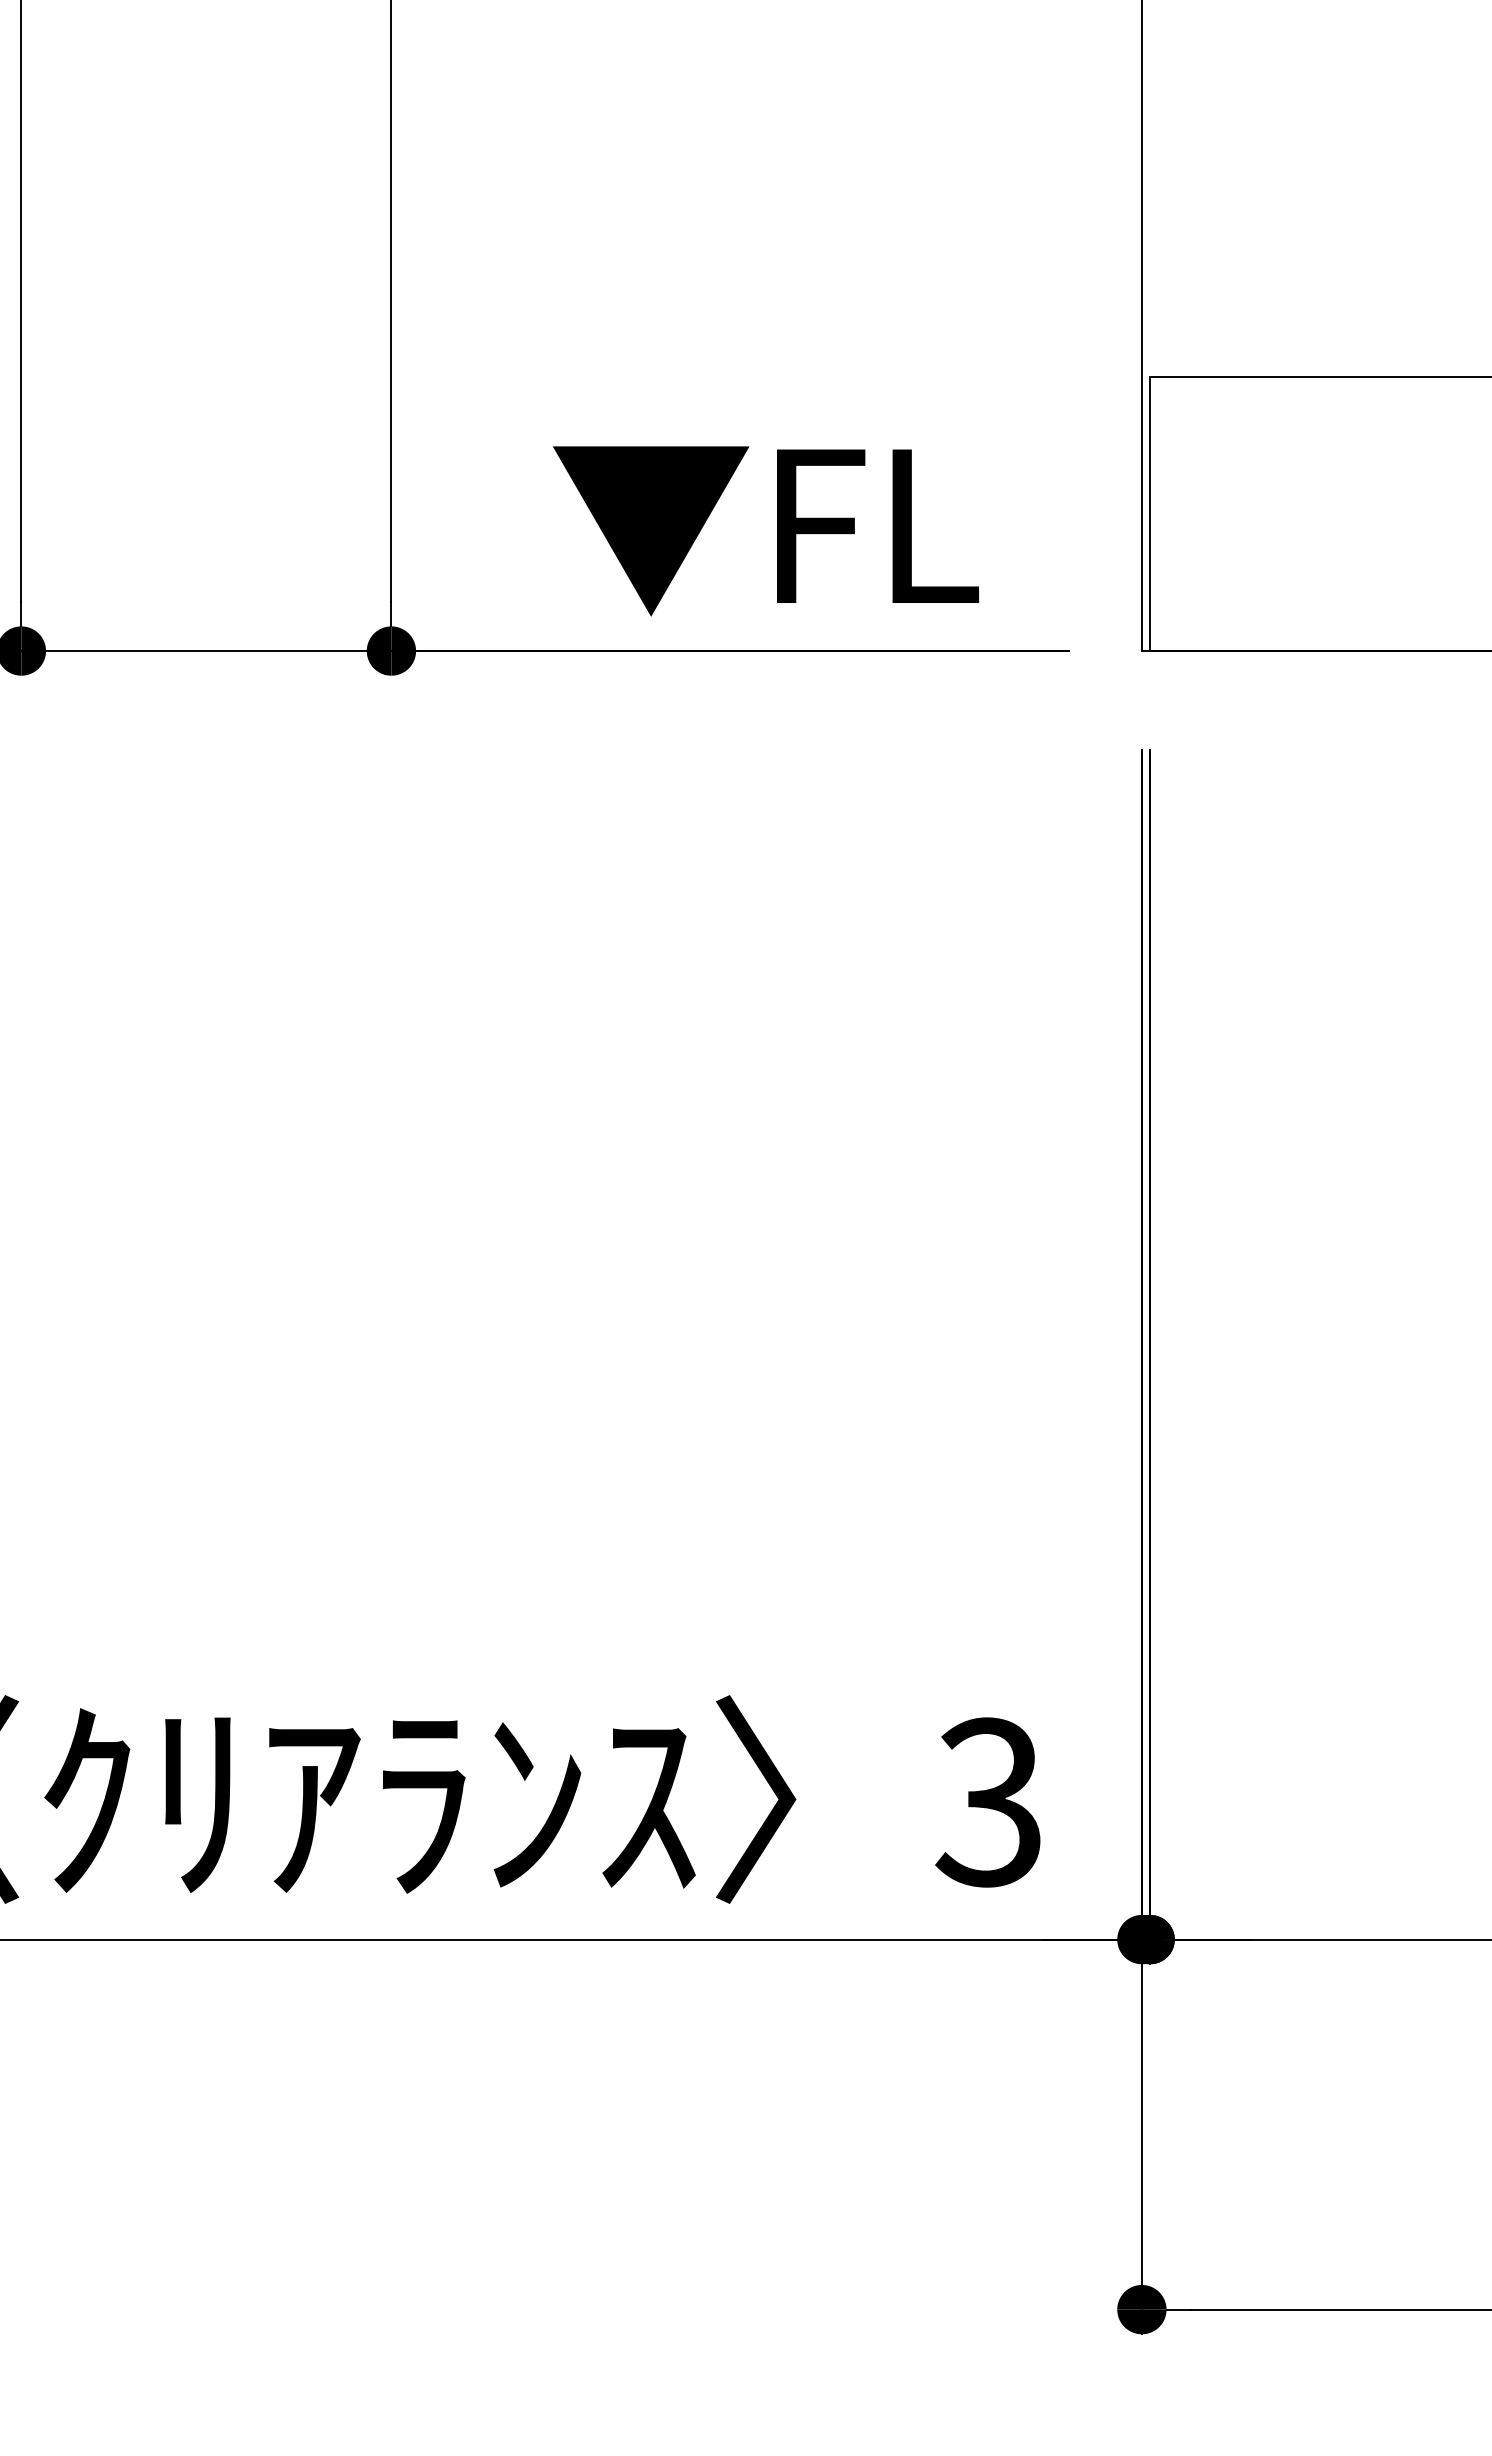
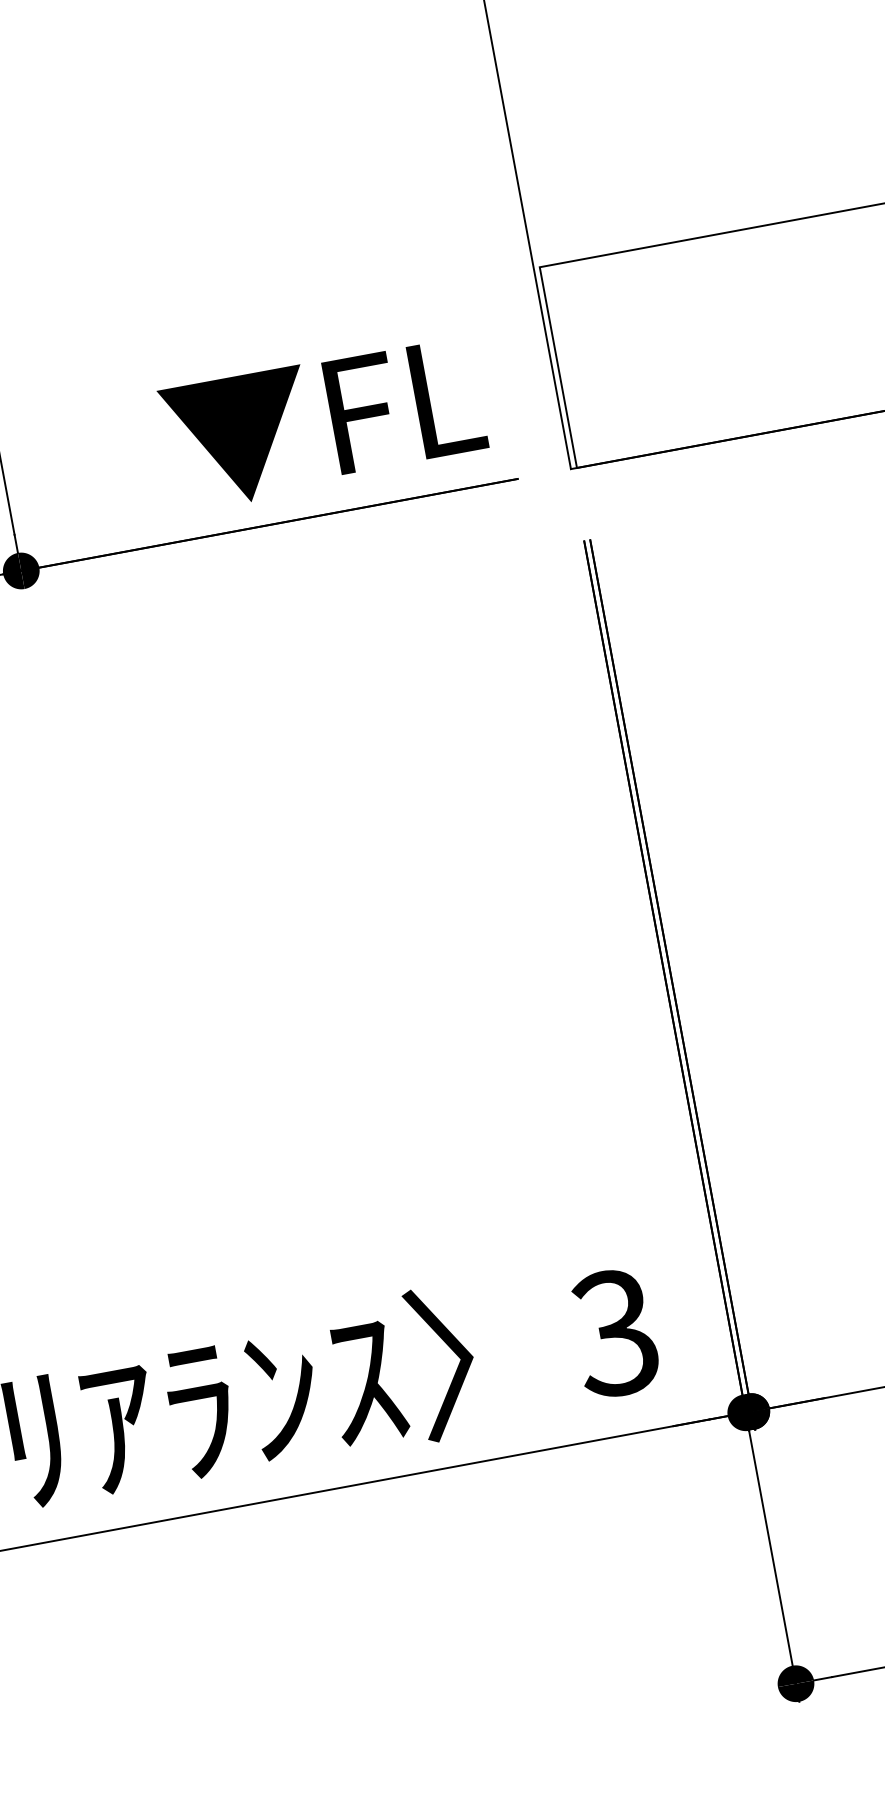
text: (765, 531) -> (323, 424), moved

